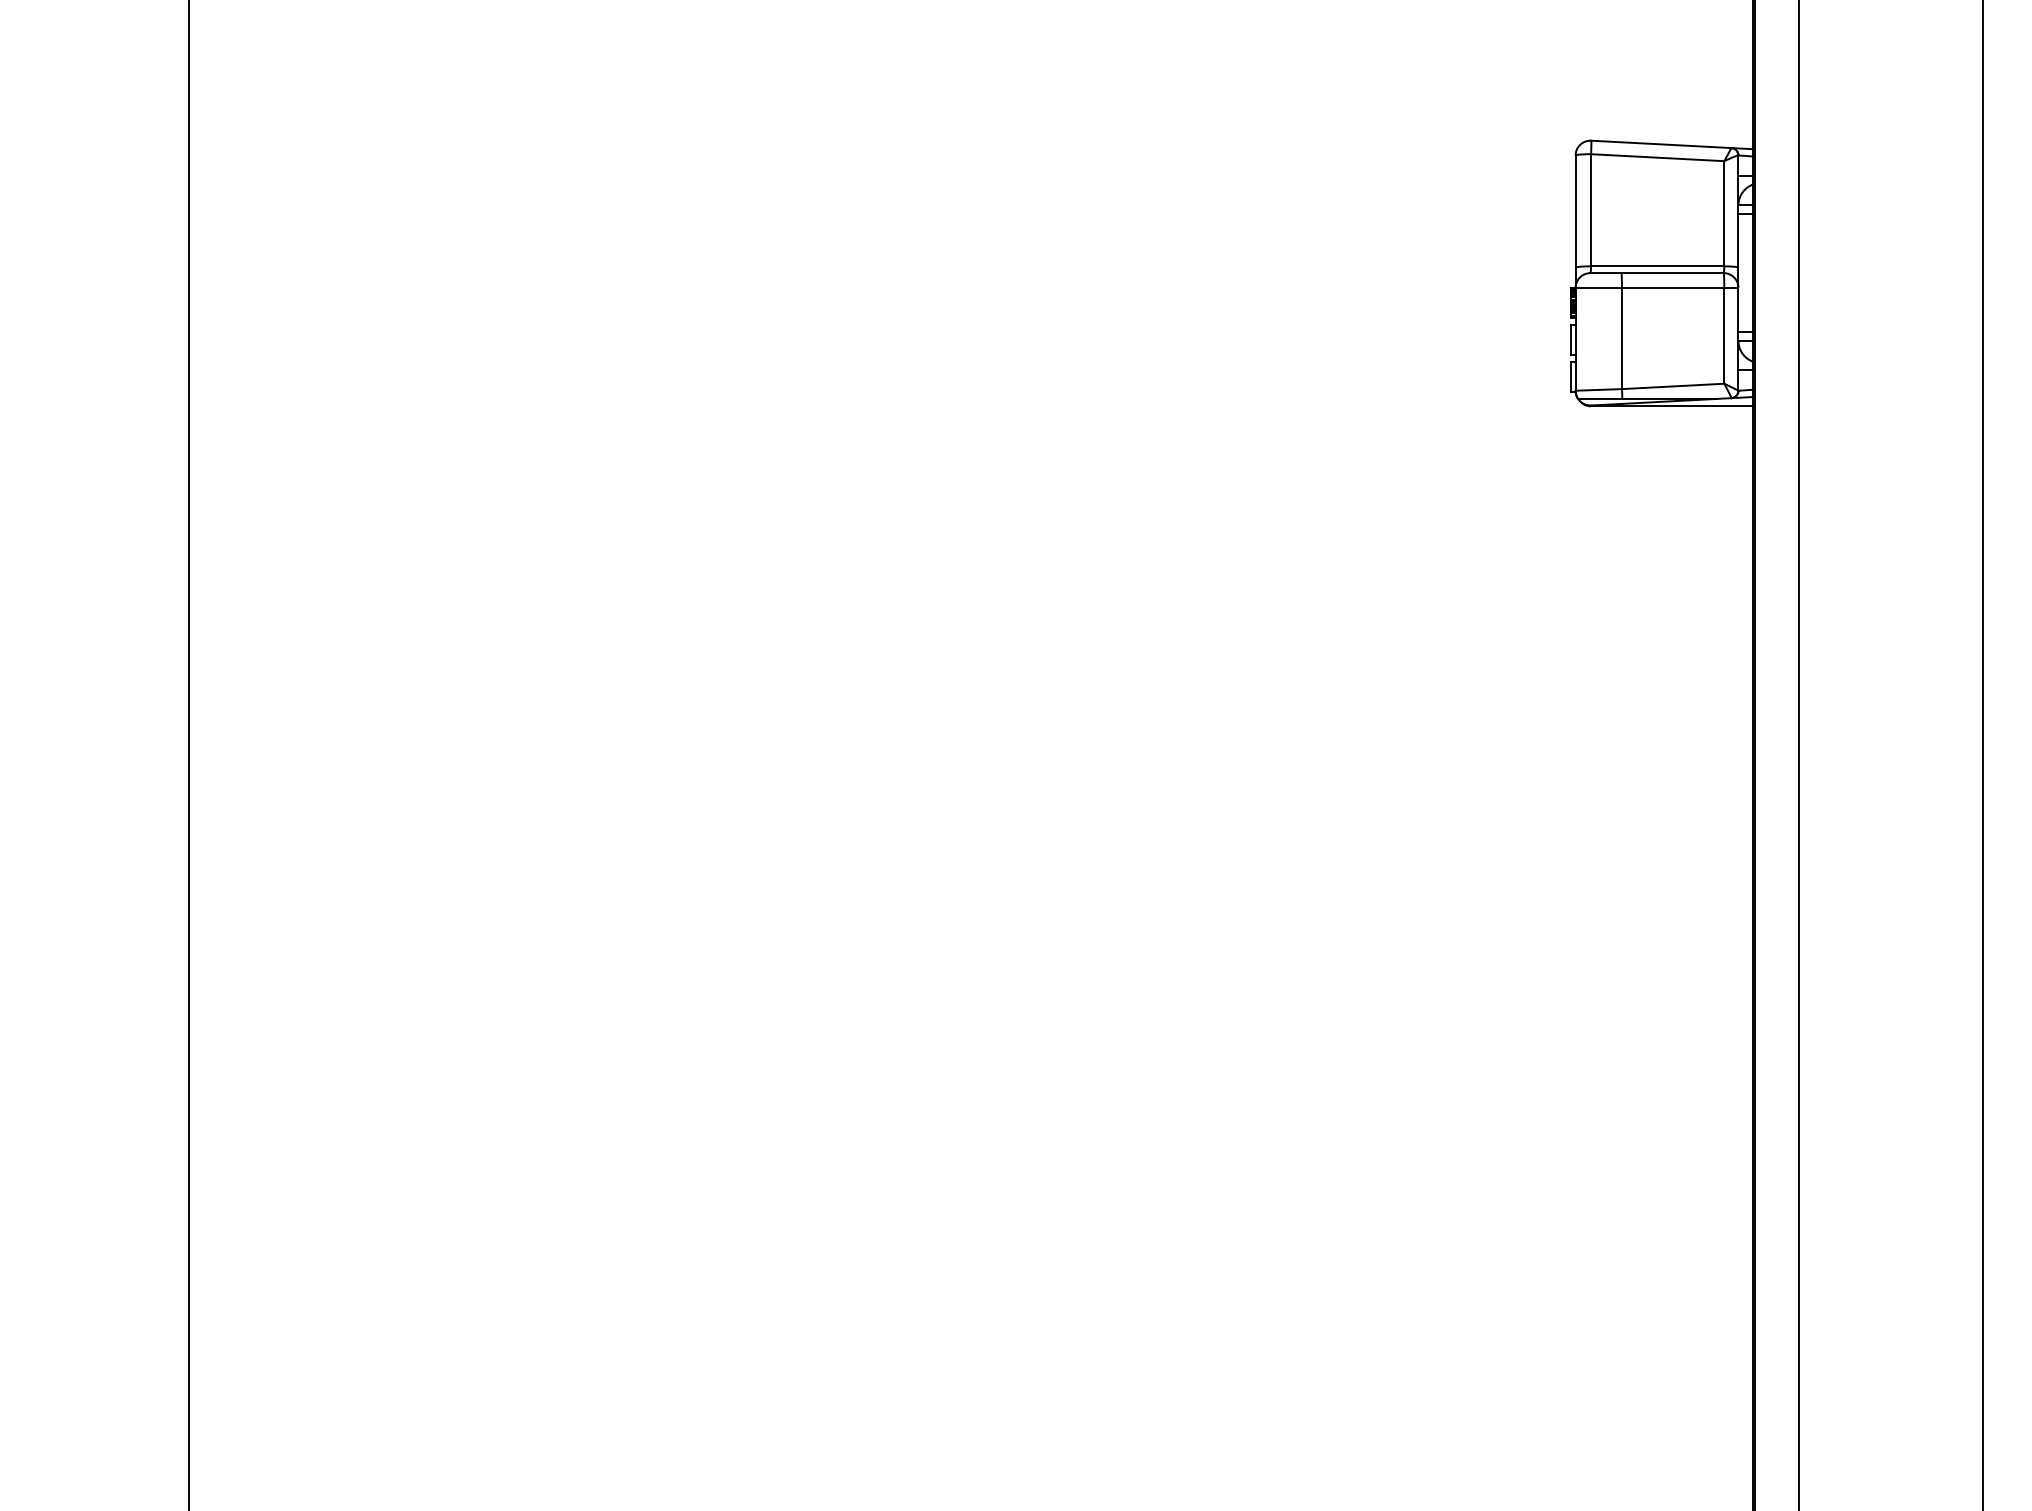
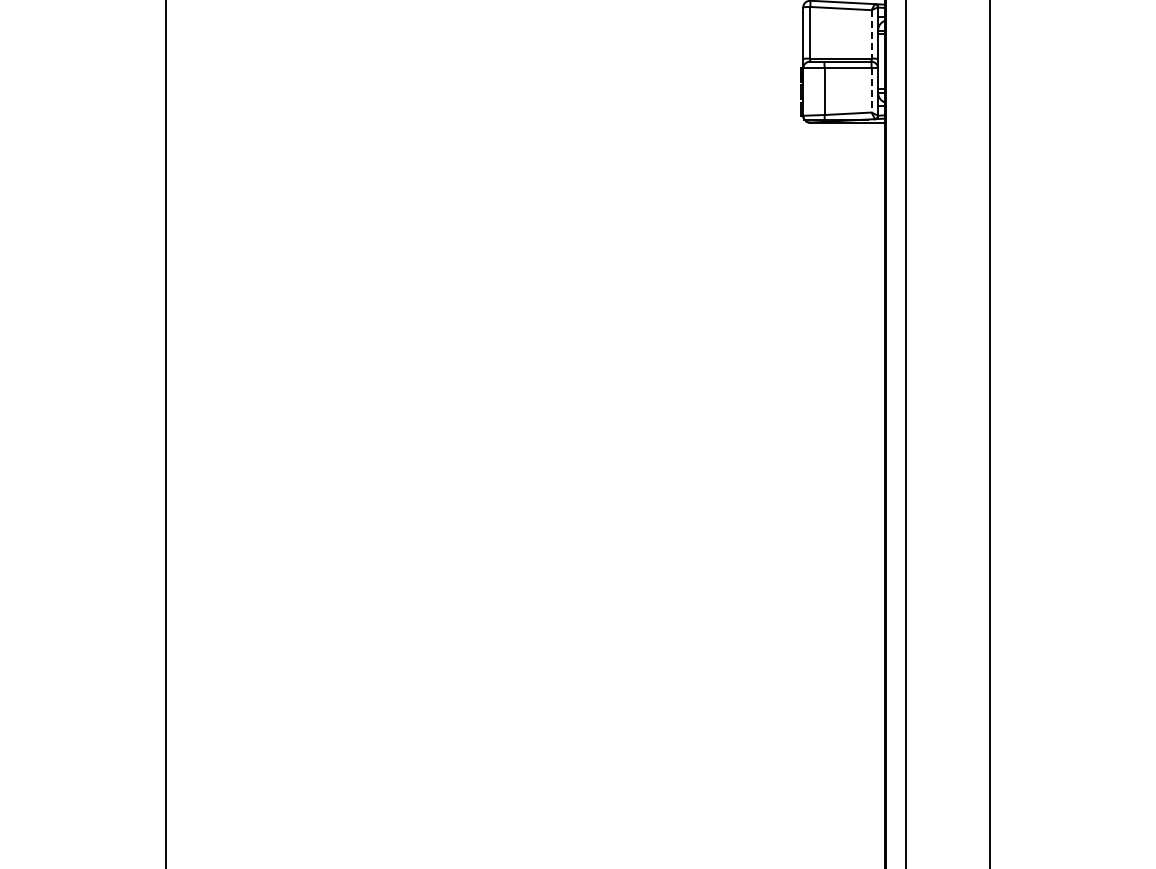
line: (1724, 214) -> (871, 34), solid -> dashed
line: (1724, 337) -> (871, 91), solid -> dashed

